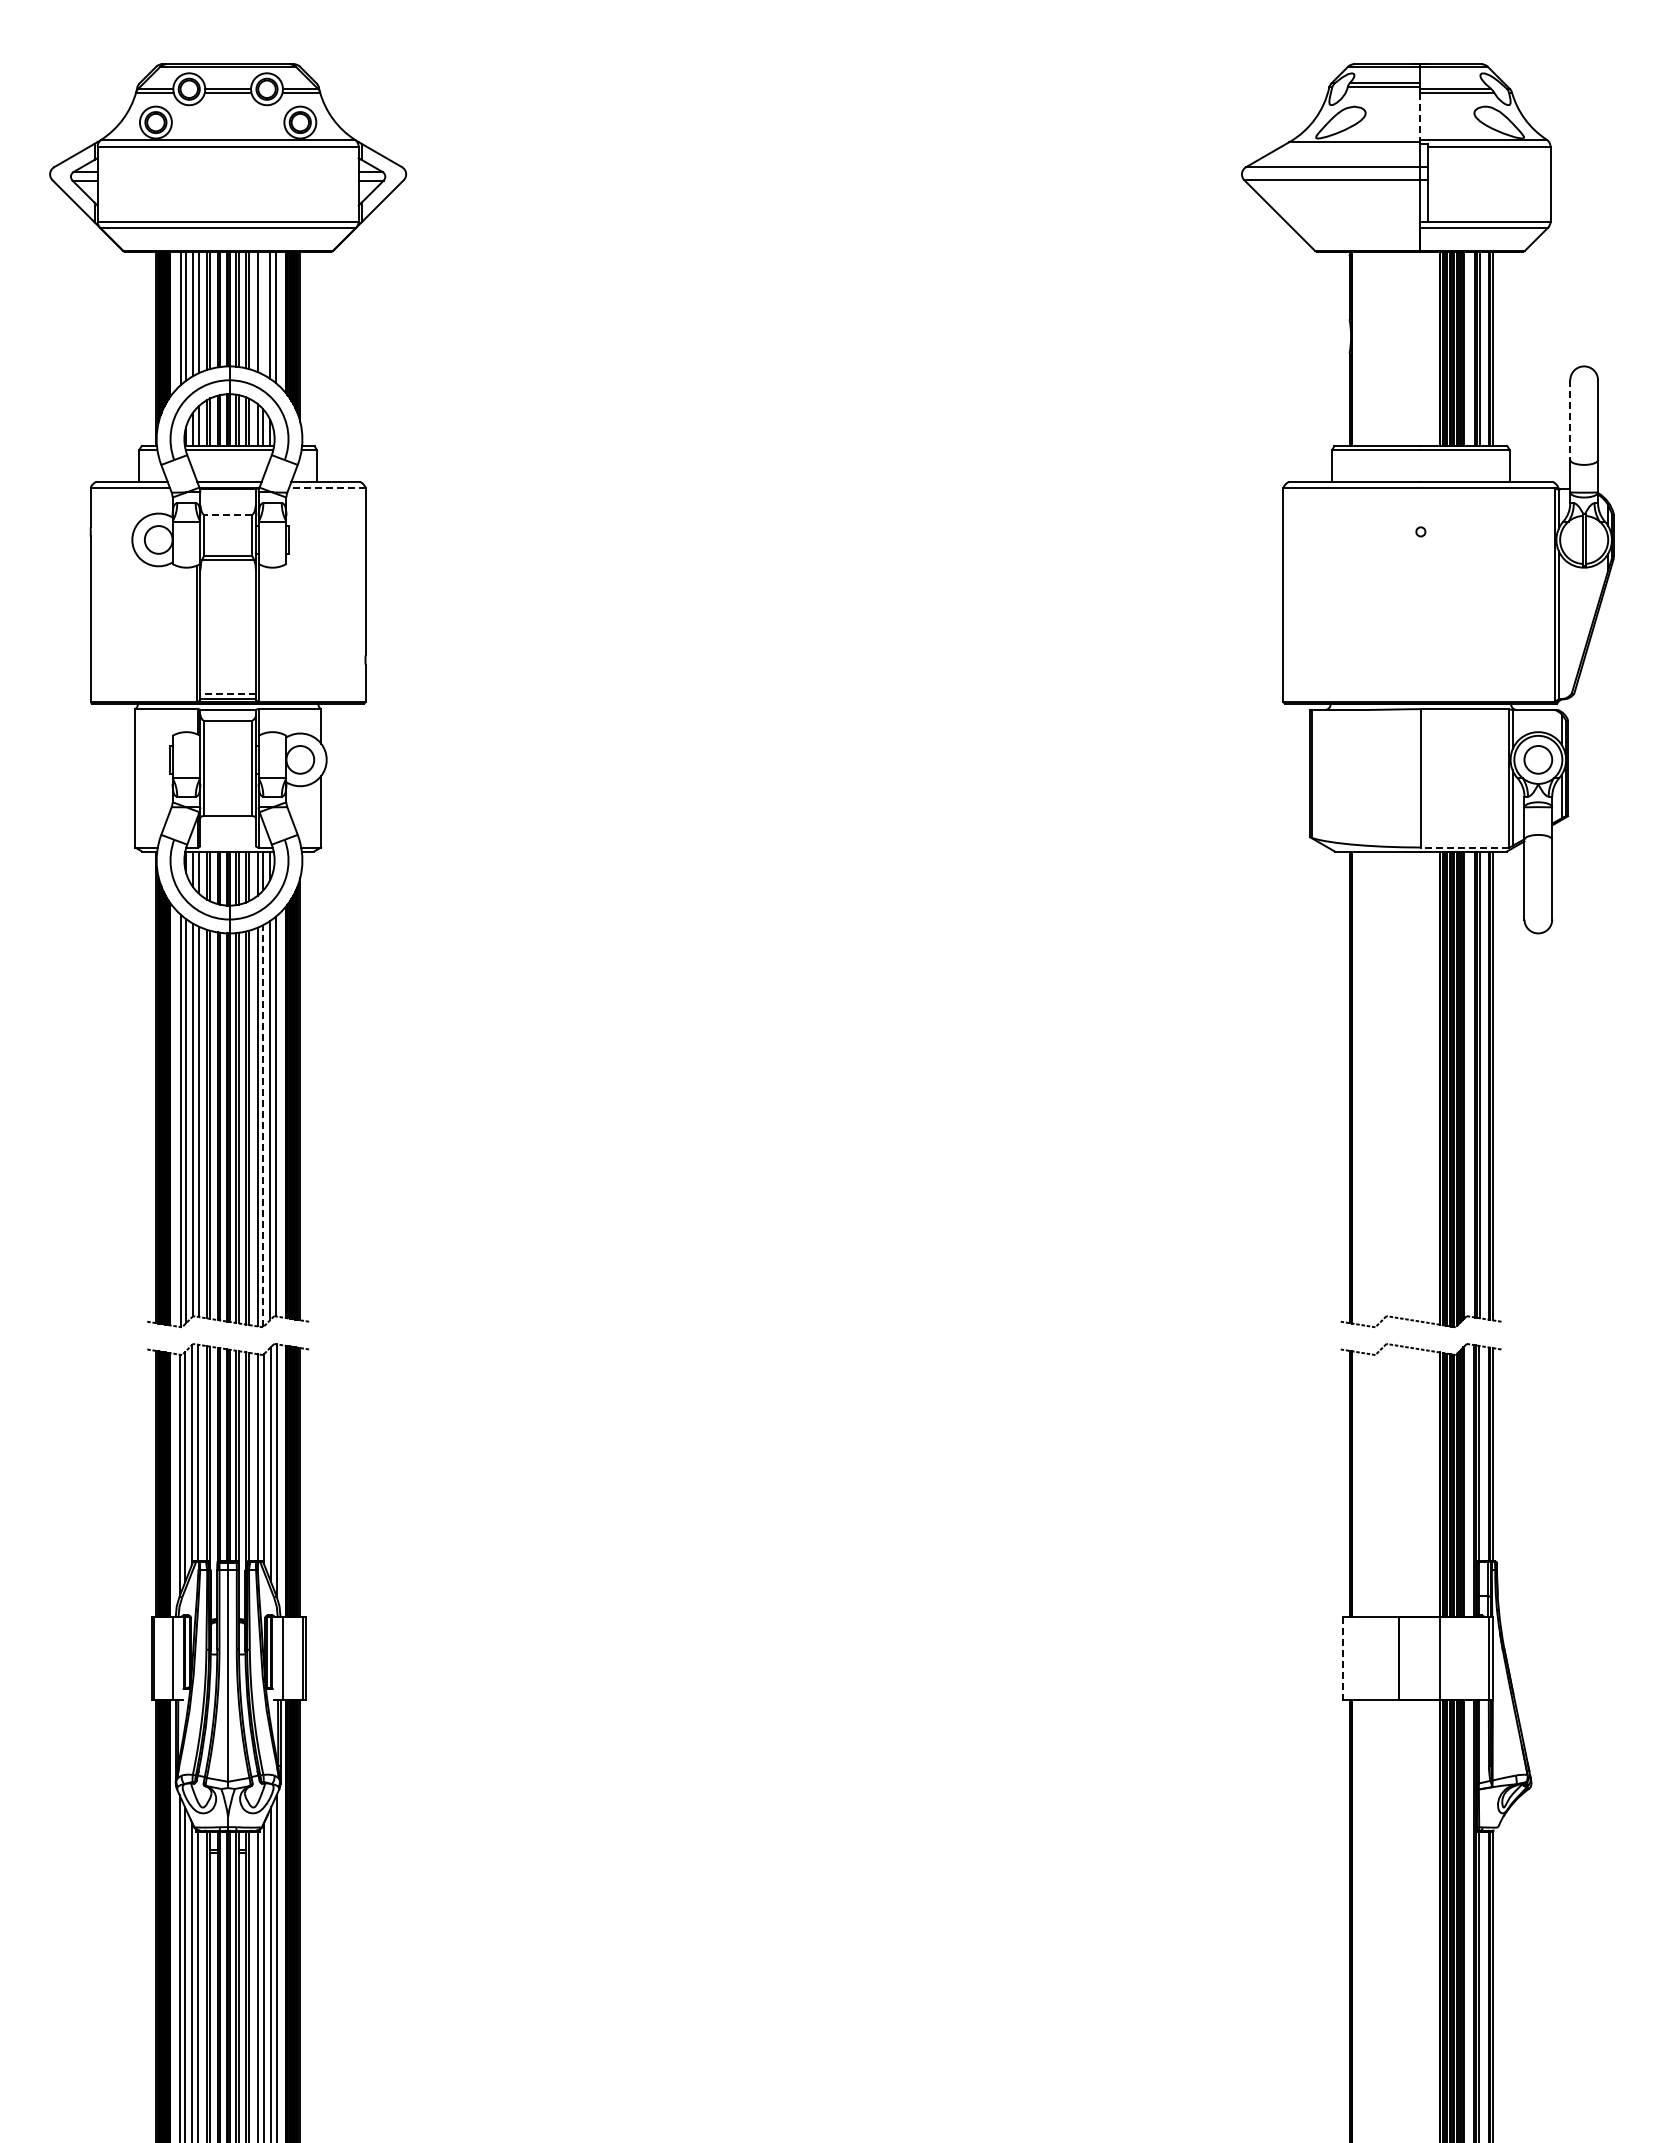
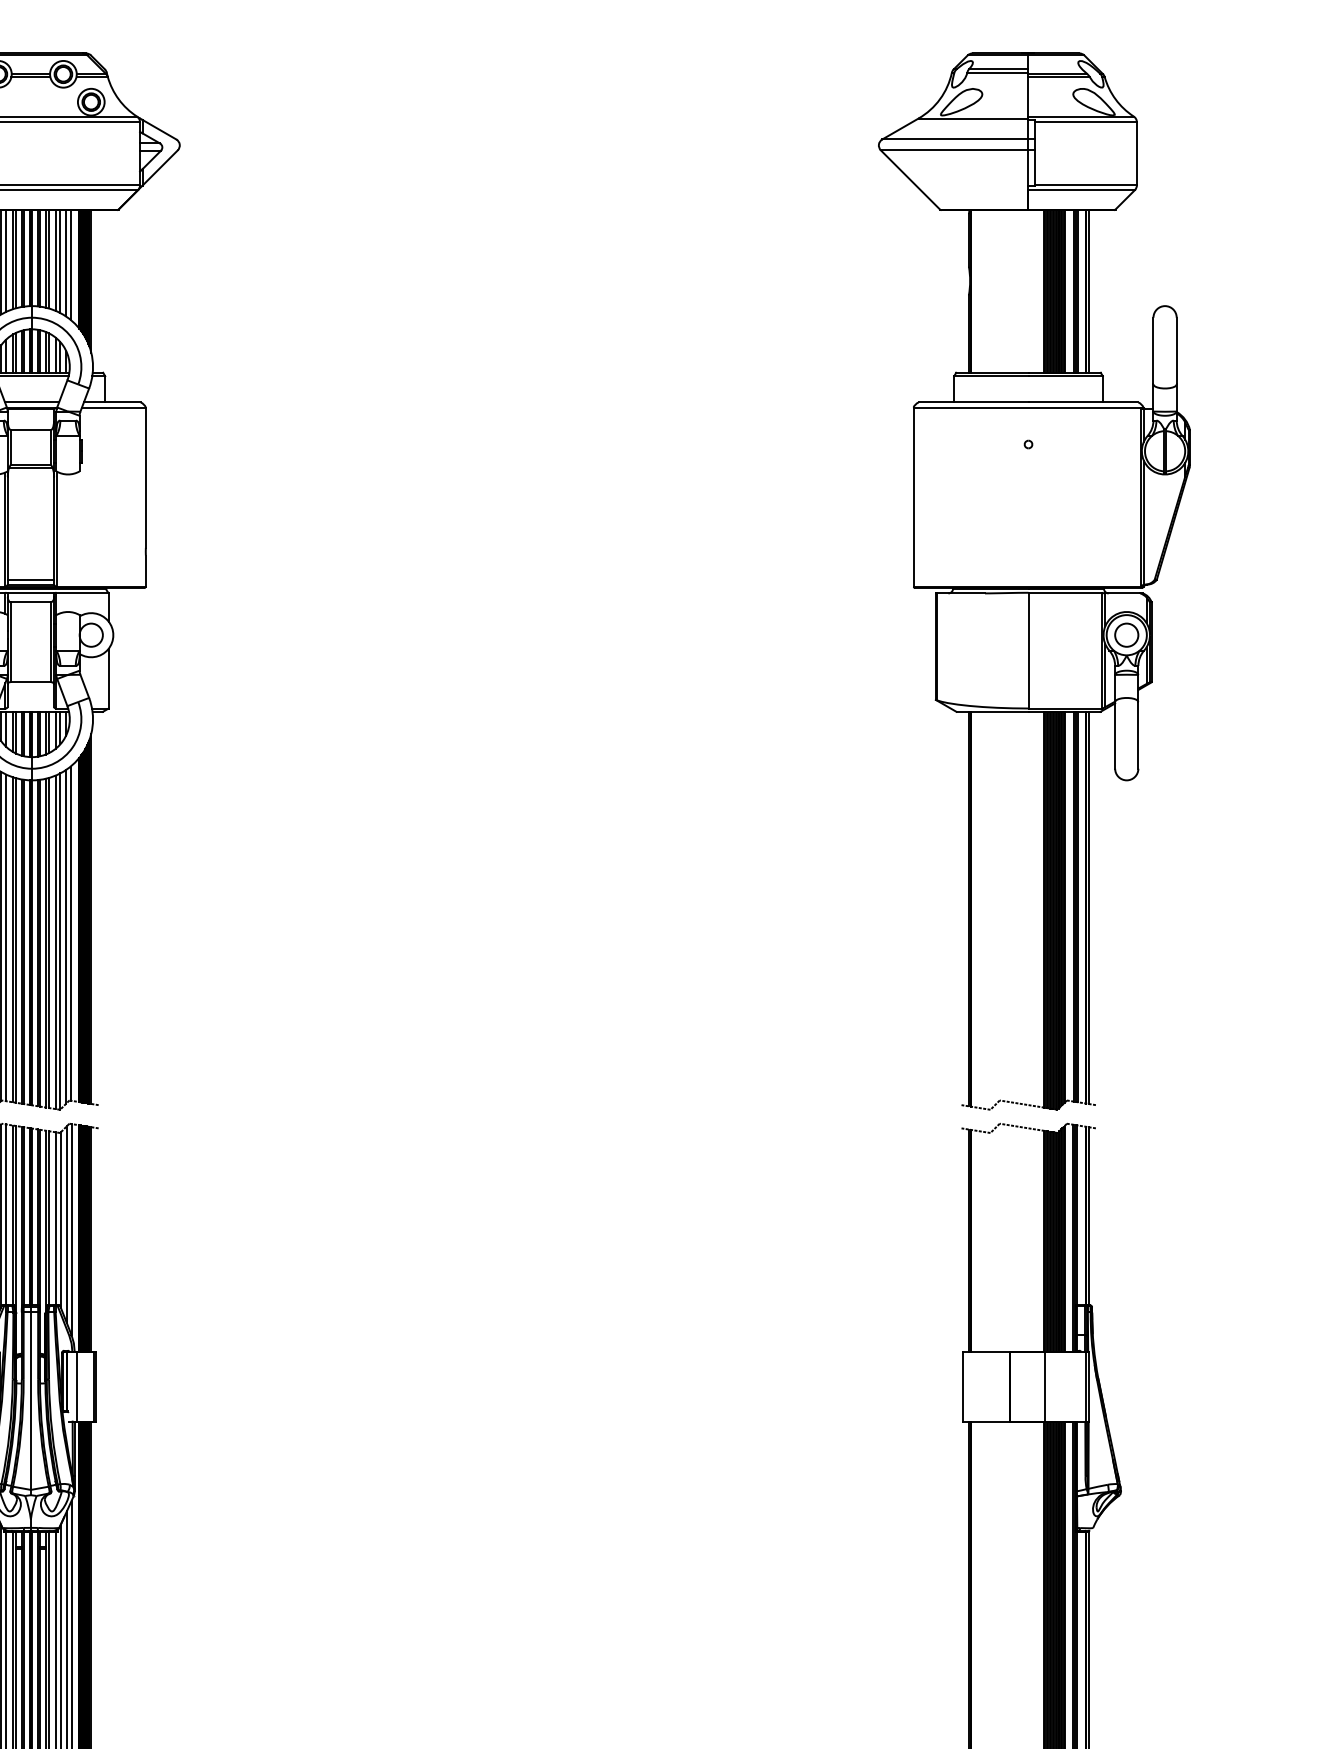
line: (1419, 116) -> (1027, 97), dashed -> solid
line: (263, 312) -> (60, 261), added
line: (1570, 420) -> (1153, 351), dashed -> solid
line: (326, 487) -> (113, 407), dashed -> solid
line: (227, 514) -> (30, 429), dashed -> solid
line: (228, 693) -> (31, 579), dashed -> solid
line: (1464, 847) -> (1065, 708), dashed -> solid
line: (263, 1126) -> (60, 941), dashed -> solid
line: (1342, 1658) -> (962, 1386), dashed -> solid

